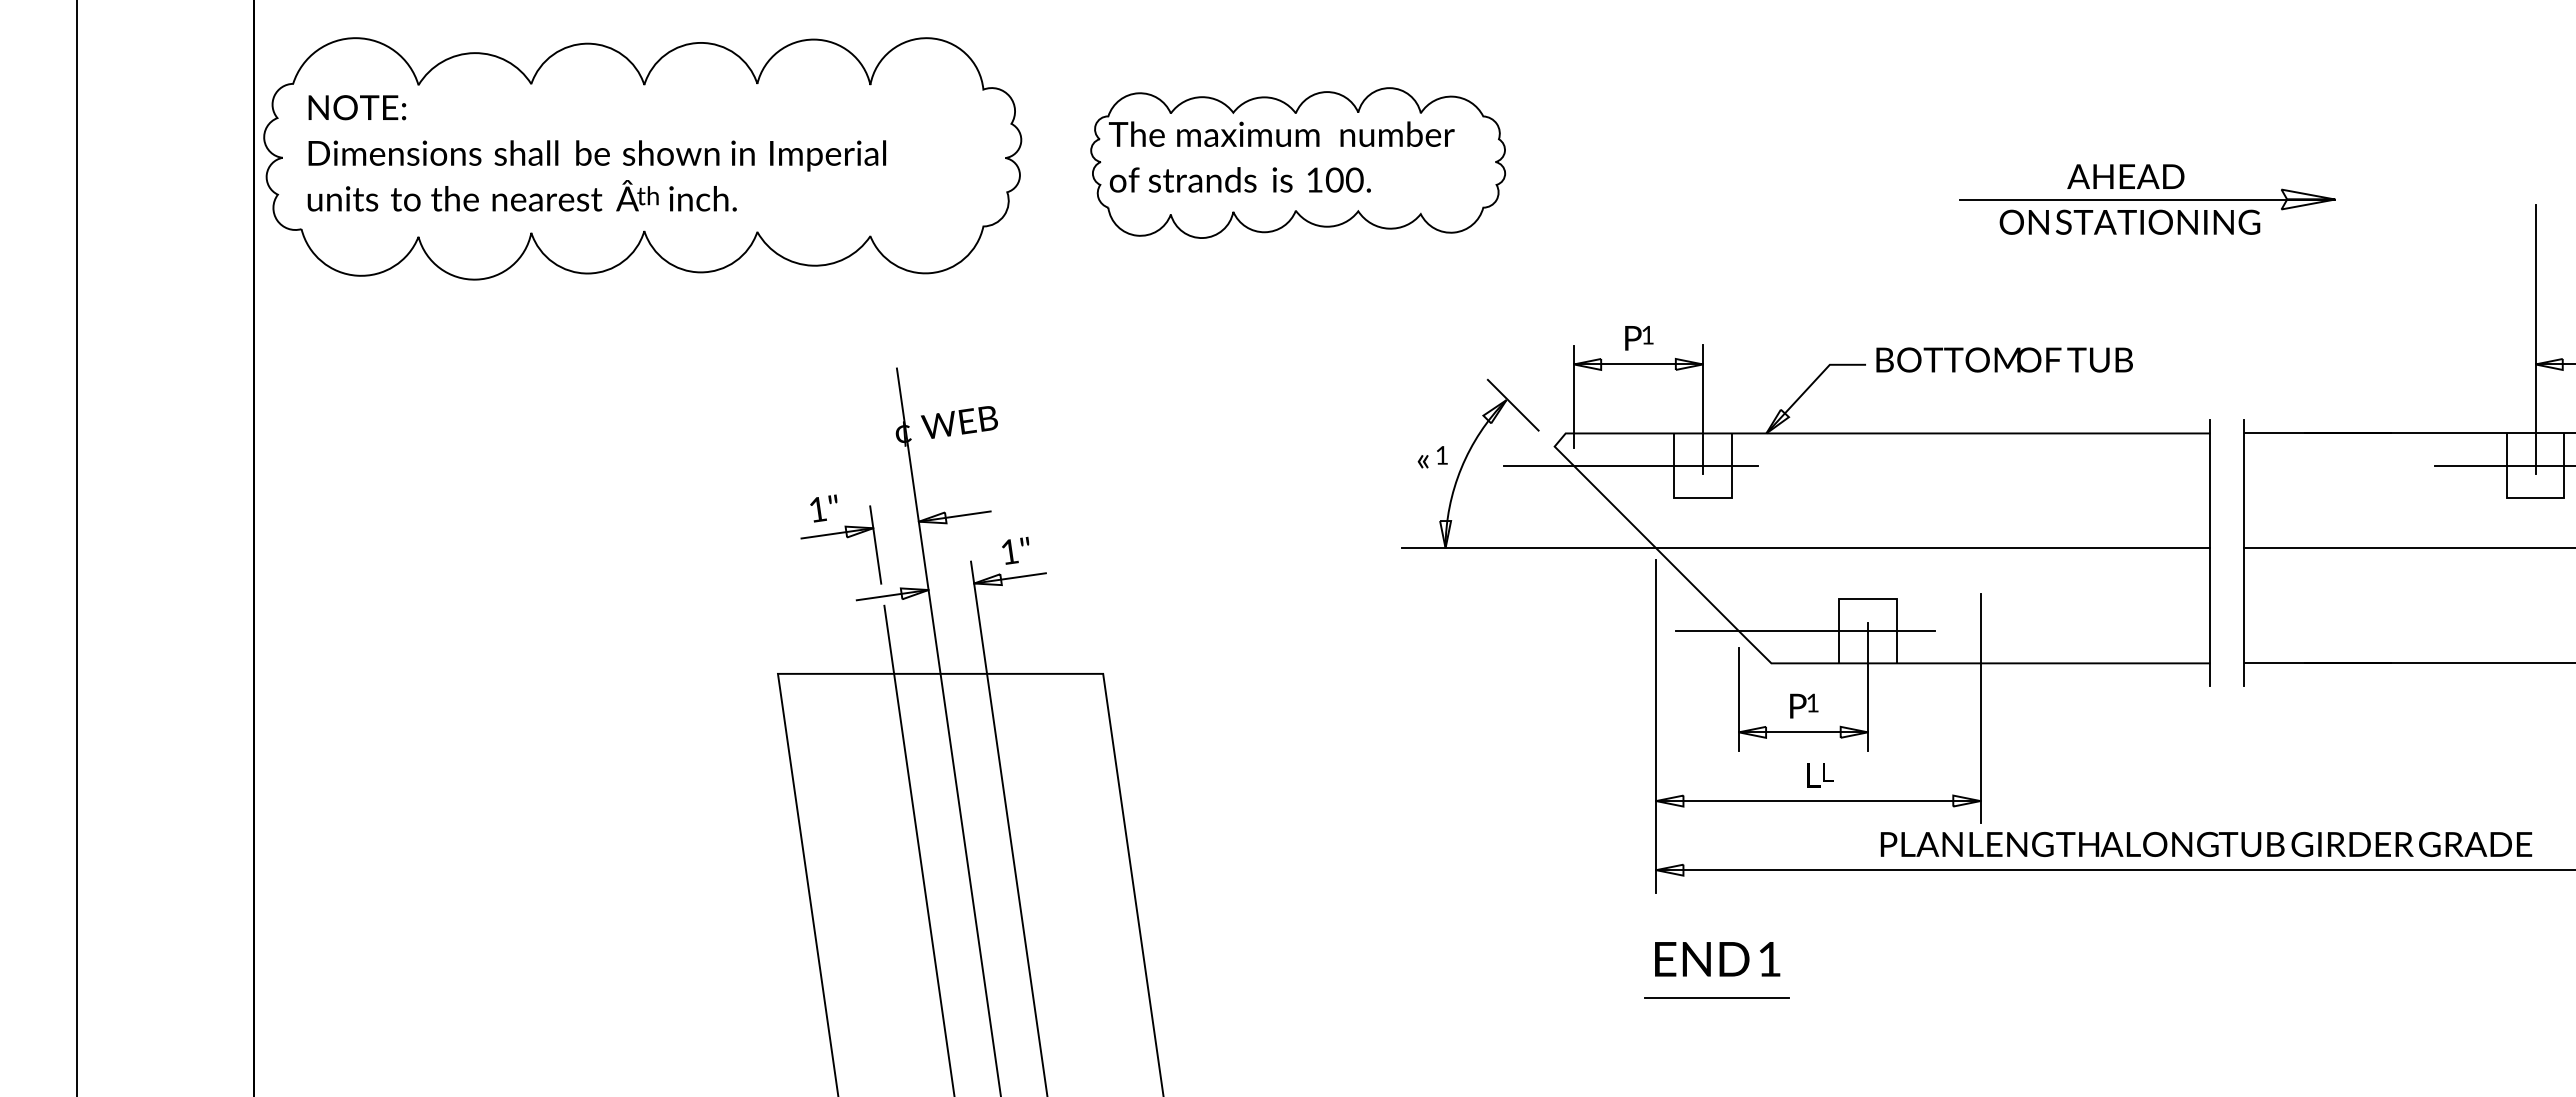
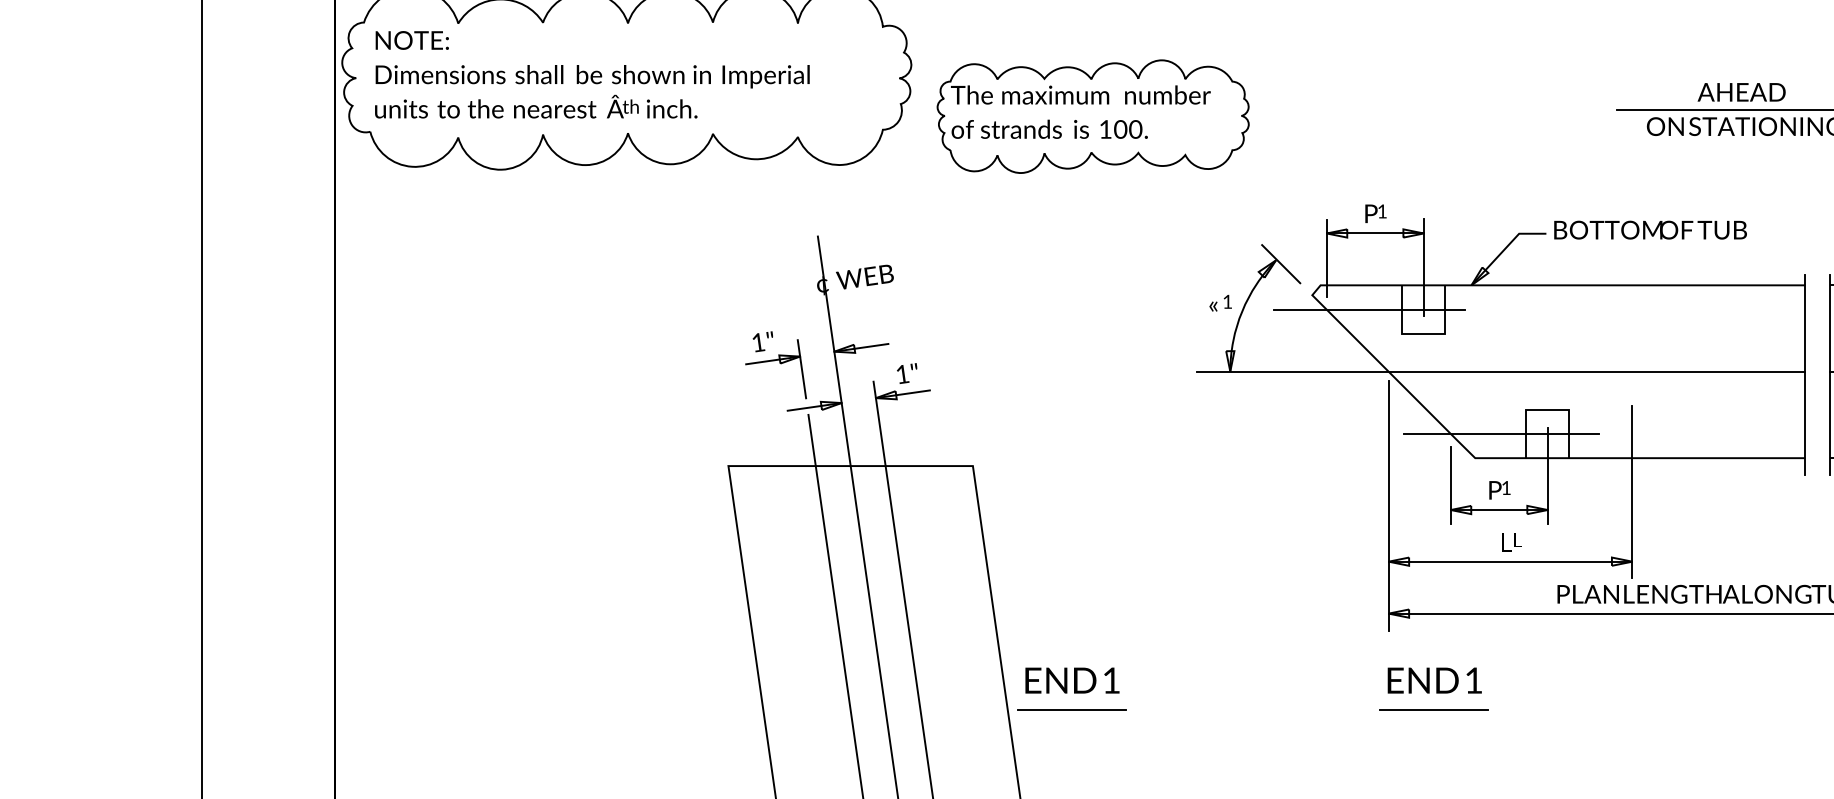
part: (1297, 162) -> (1092, 116), moved
part: (1234, 970) -> (1071, 689), added

